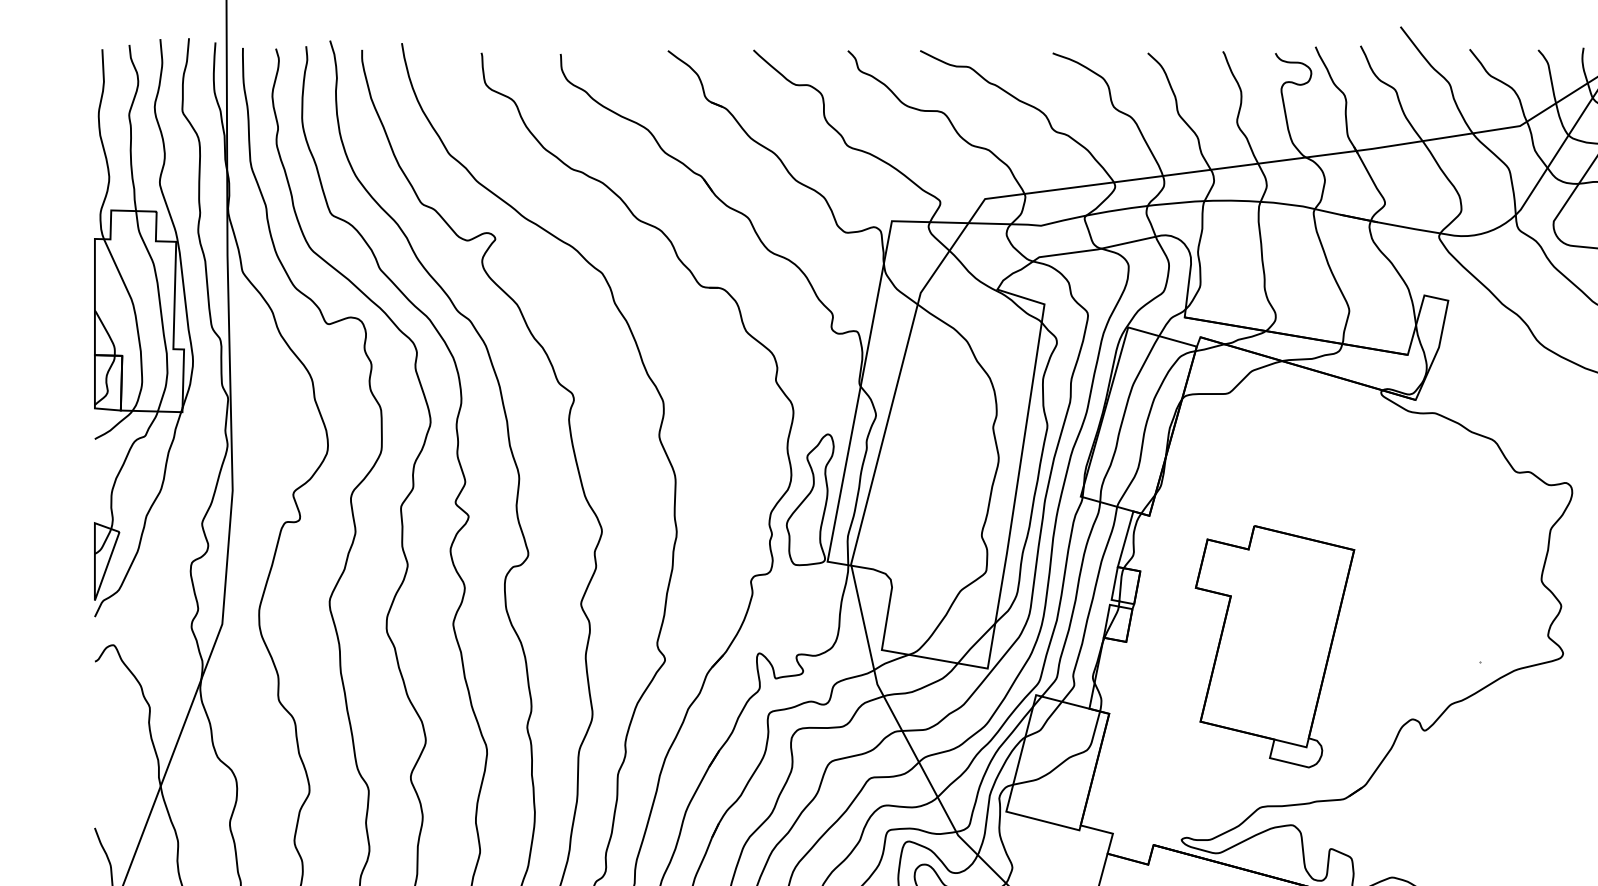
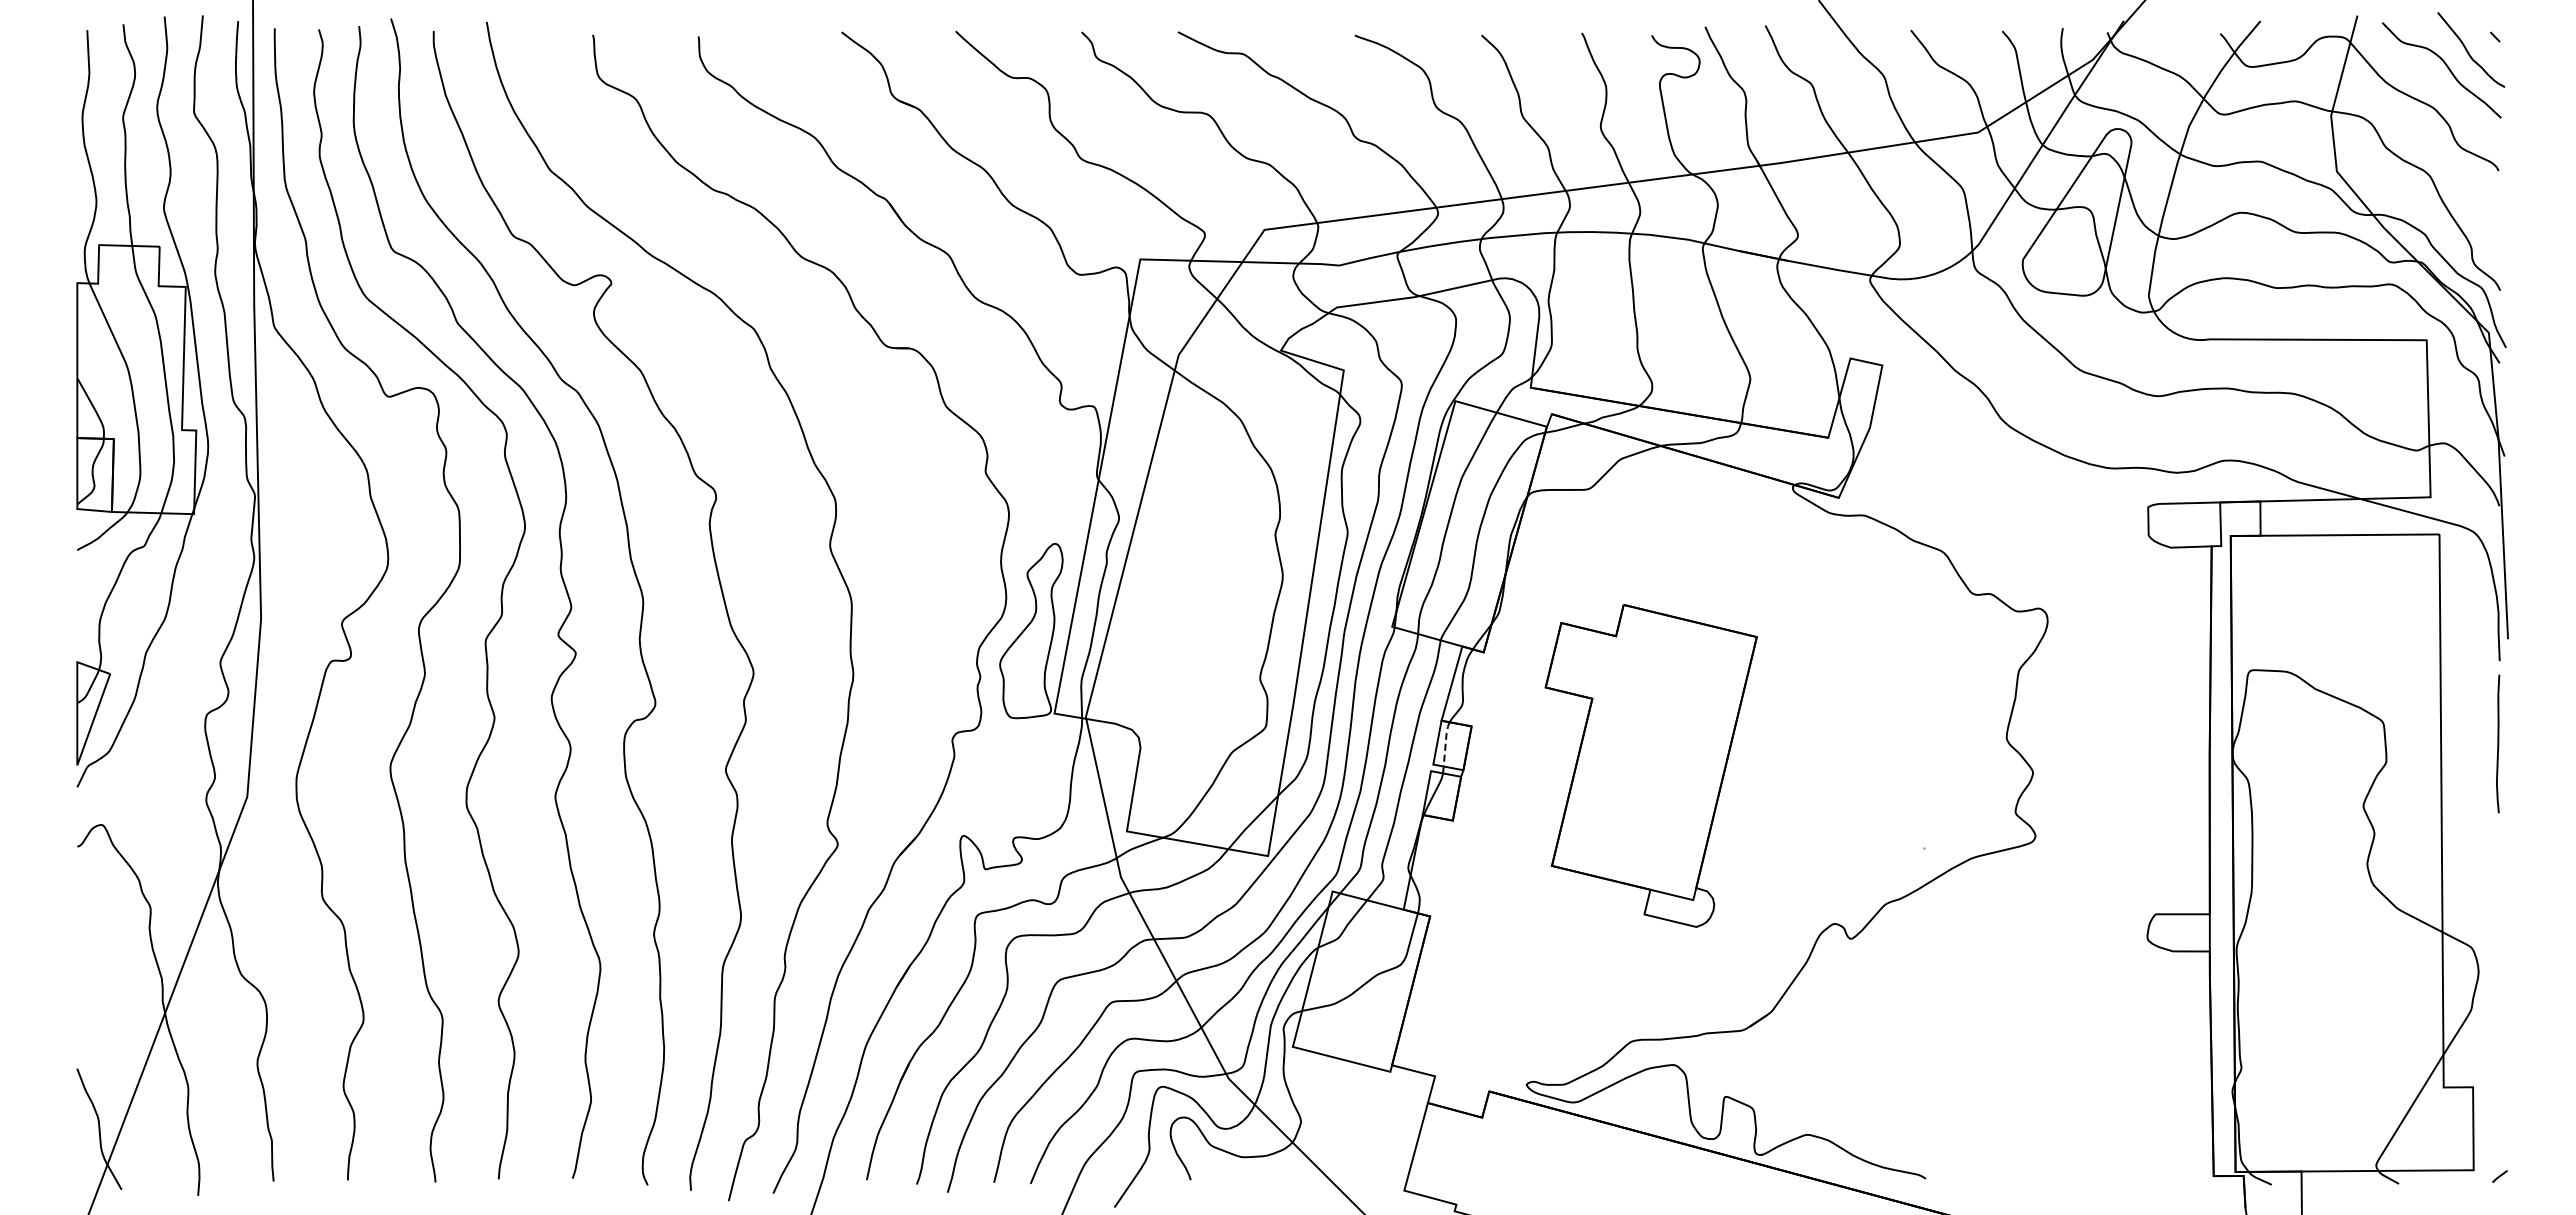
line: (1120, 584) -> (1445, 743), solid -> dashed
part: (1274, 646) -> (1650, 765), moved

